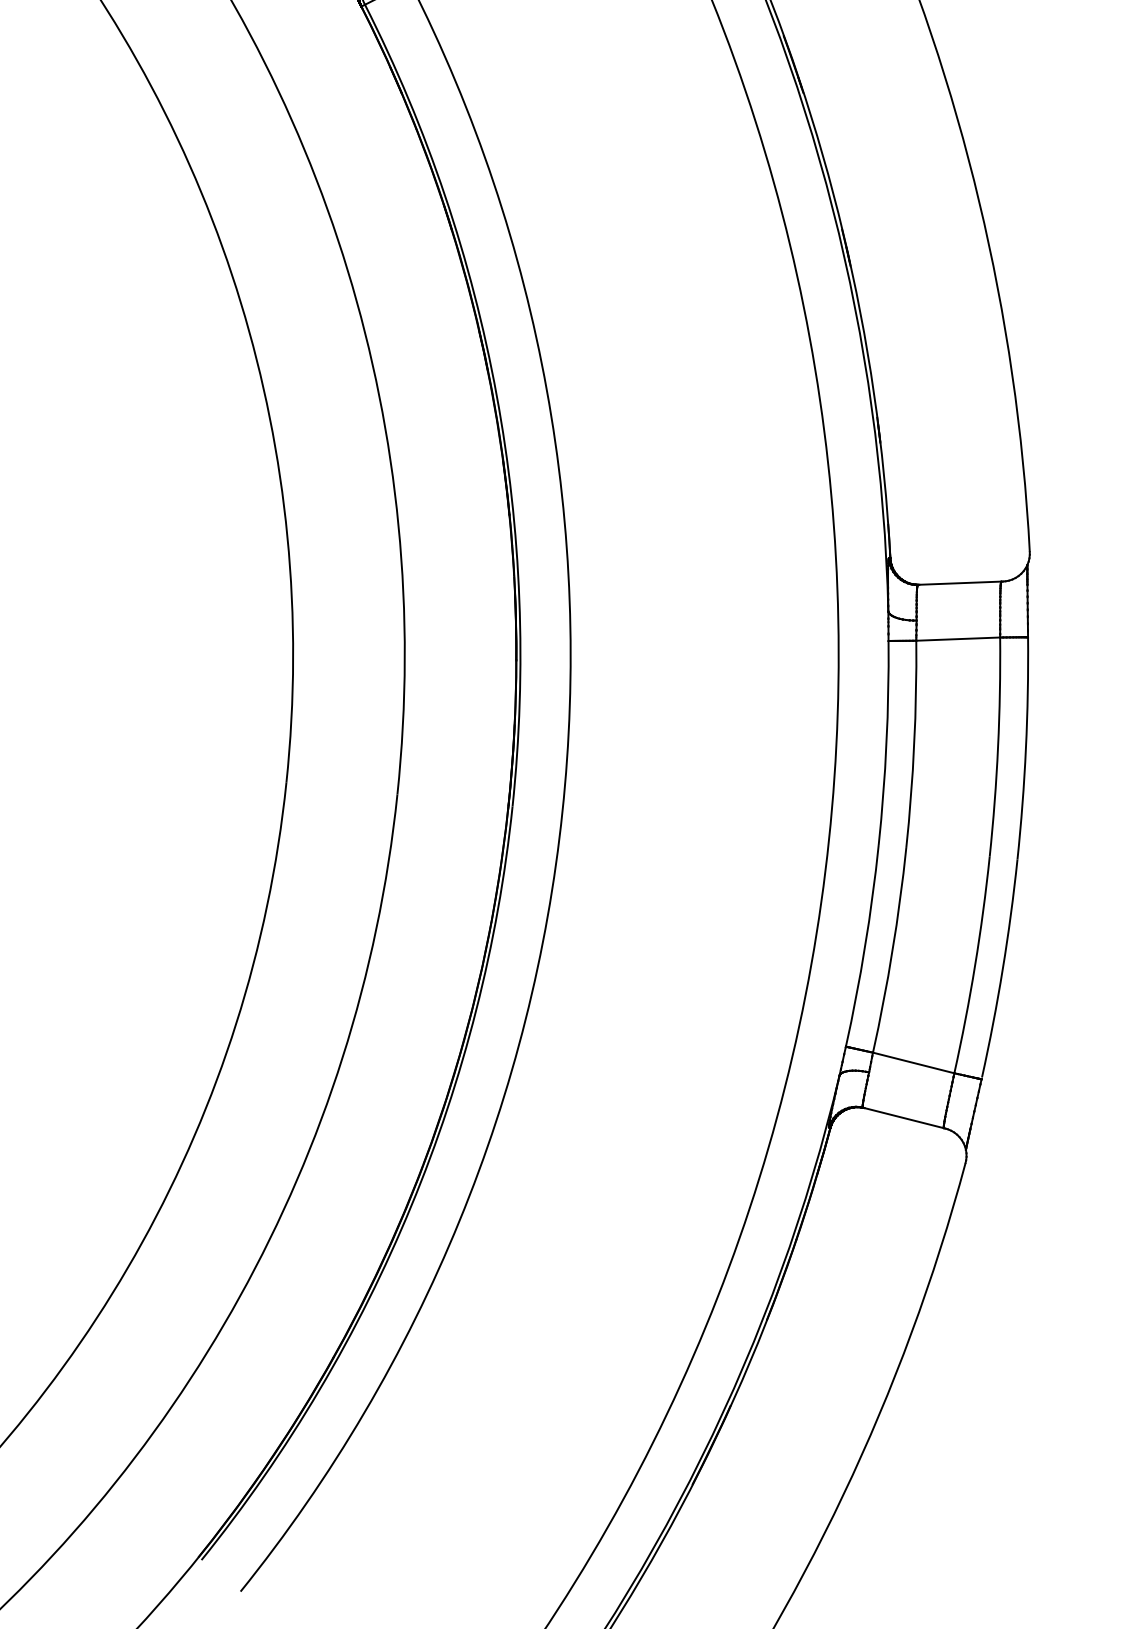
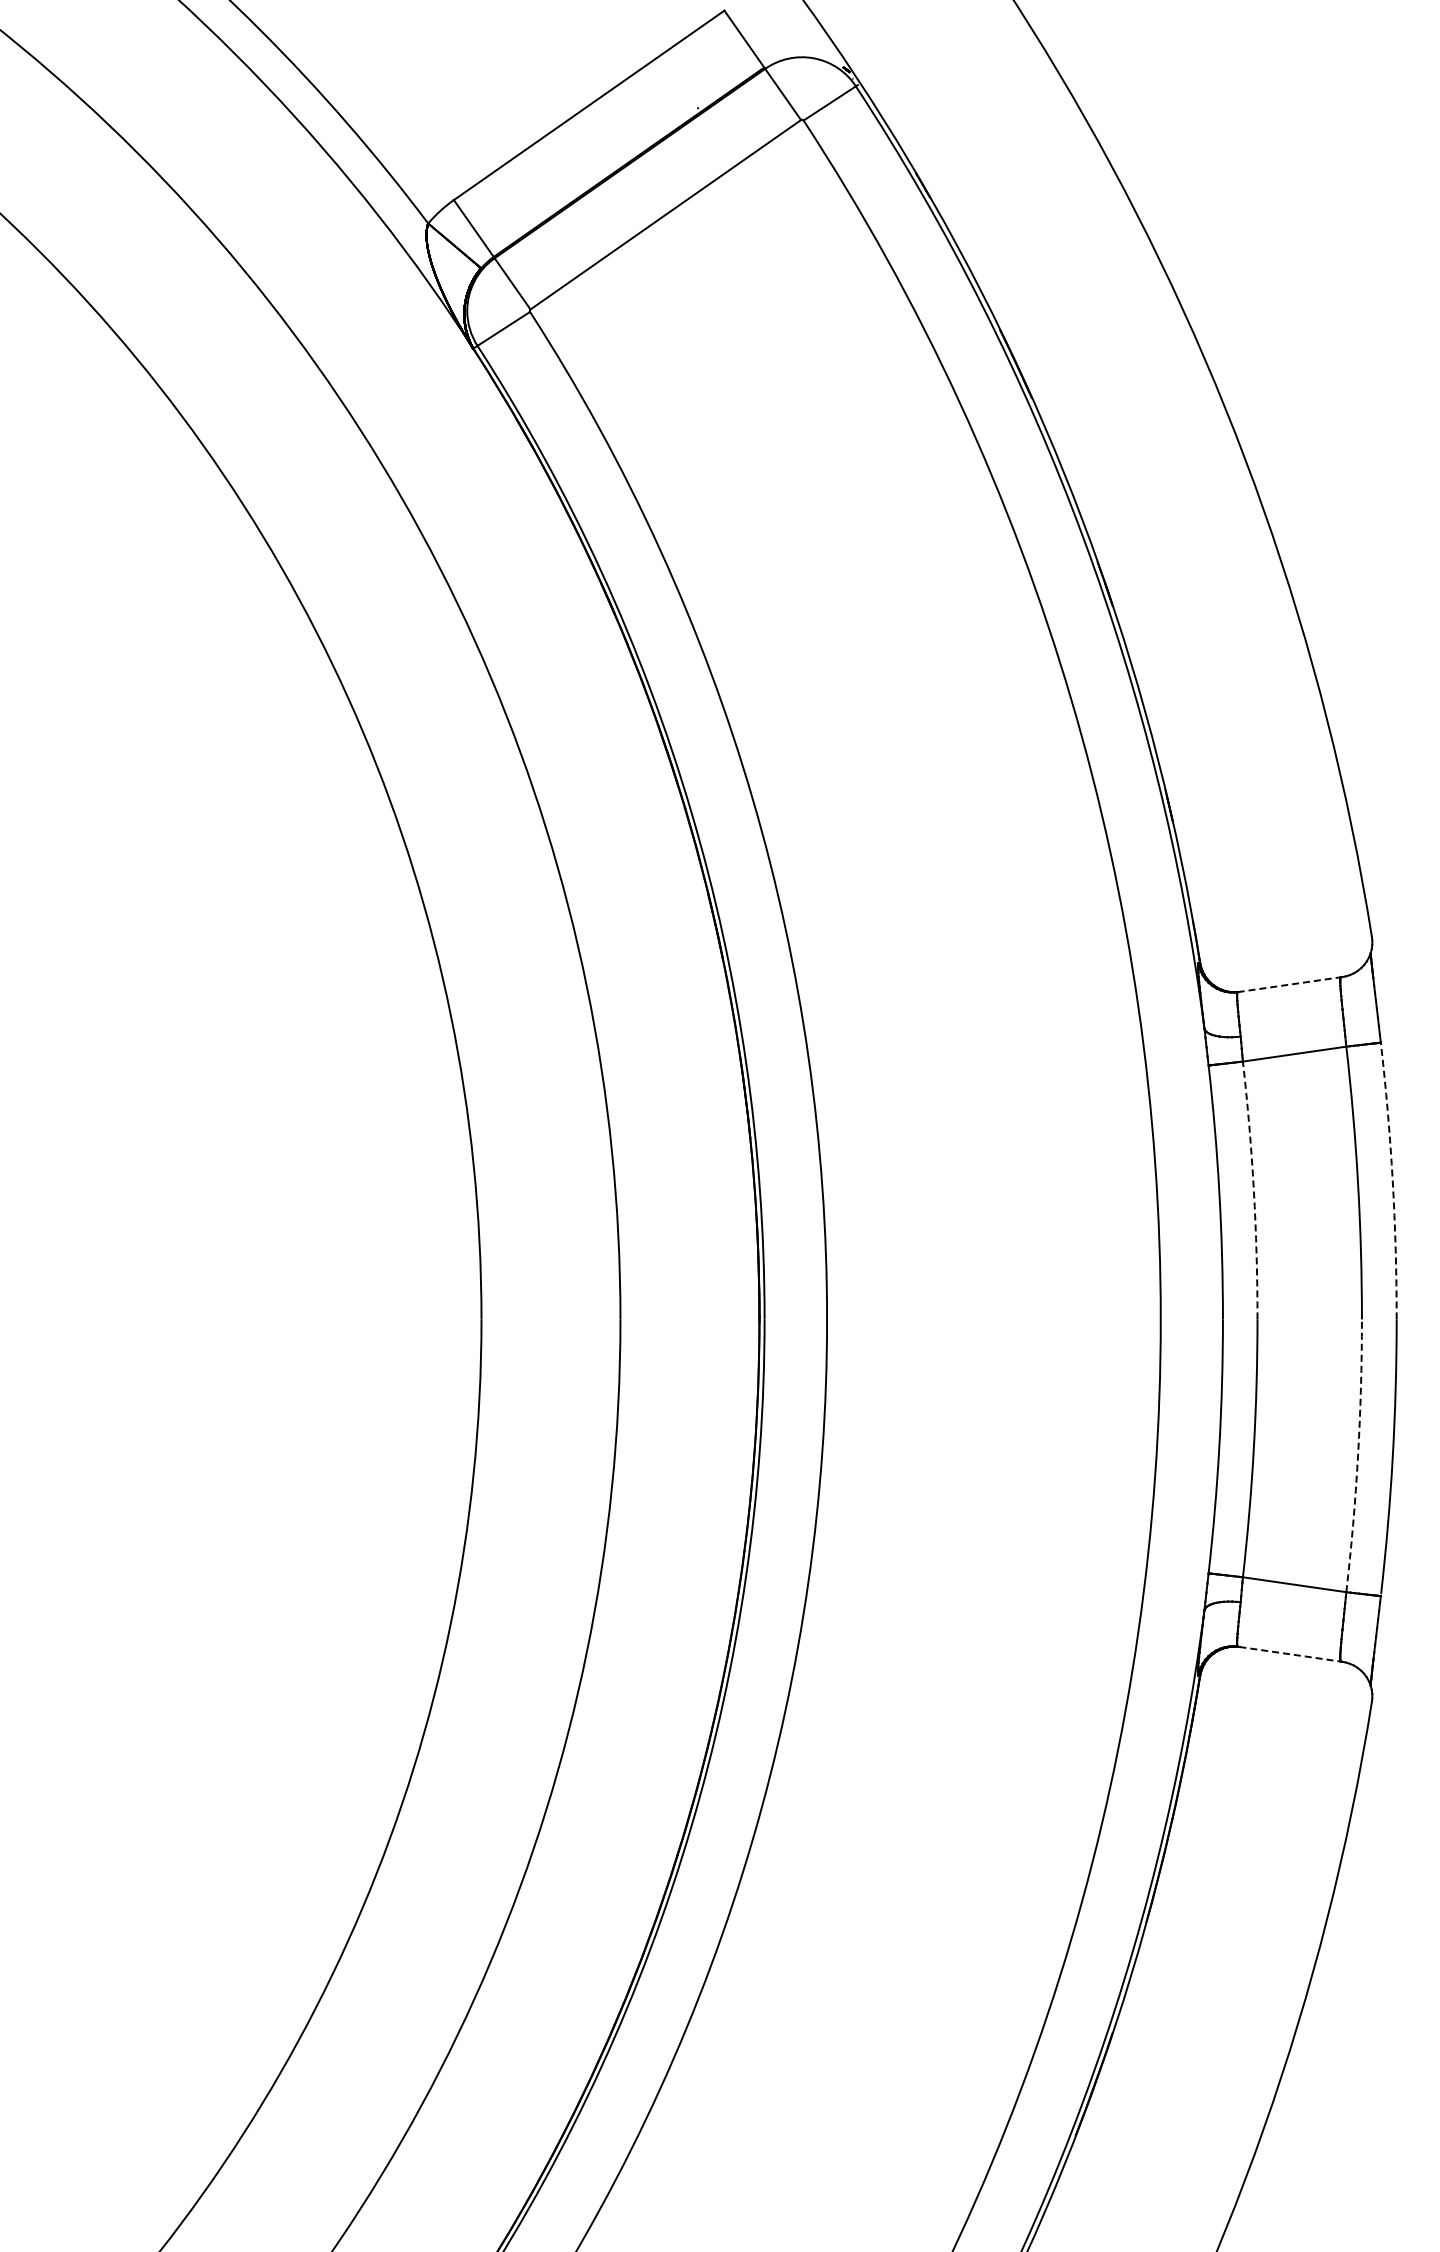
line: (960, 583) -> (1290, 984), solid -> dashed
arc: (913, 744) -> (1253, 1190), solid -> dashed
arc: (1025, 748) -> (1392, 1180), solid -> dashed
arc: (975, 965) -> (1358, 1456), solid -> dashed
line: (905, 1118) -> (1291, 1654), solid -> dashed

